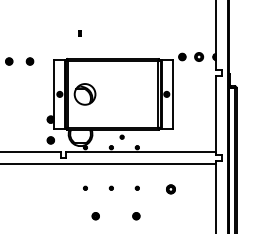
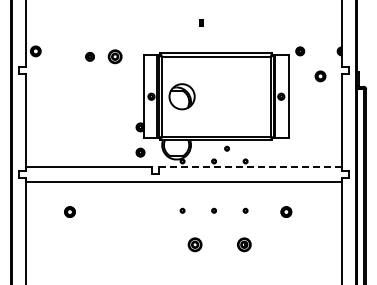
part: (79, 33) -> (201, 22), moved
part: (199, 57) -> (320, 76), moved
part: (30, 61) -> (115, 56), size x1.6
line: (141, 152) -> (250, 167), solid -> dashed
part: (95, 216) -> (194, 244), size x1.6
part: (136, 216) -> (244, 244), size x1.6

